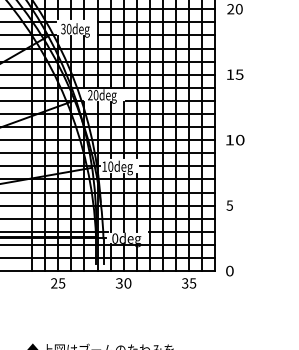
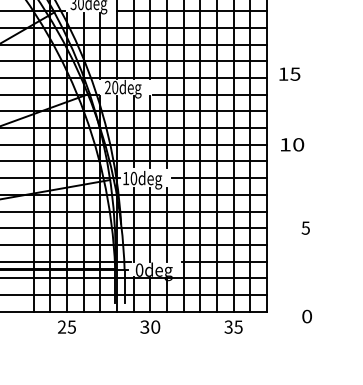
text: (235, 74) -> (290, 73), moved
text: (229, 205) -> (305, 227), moved
text: (229, 270) -> (306, 315), moved

